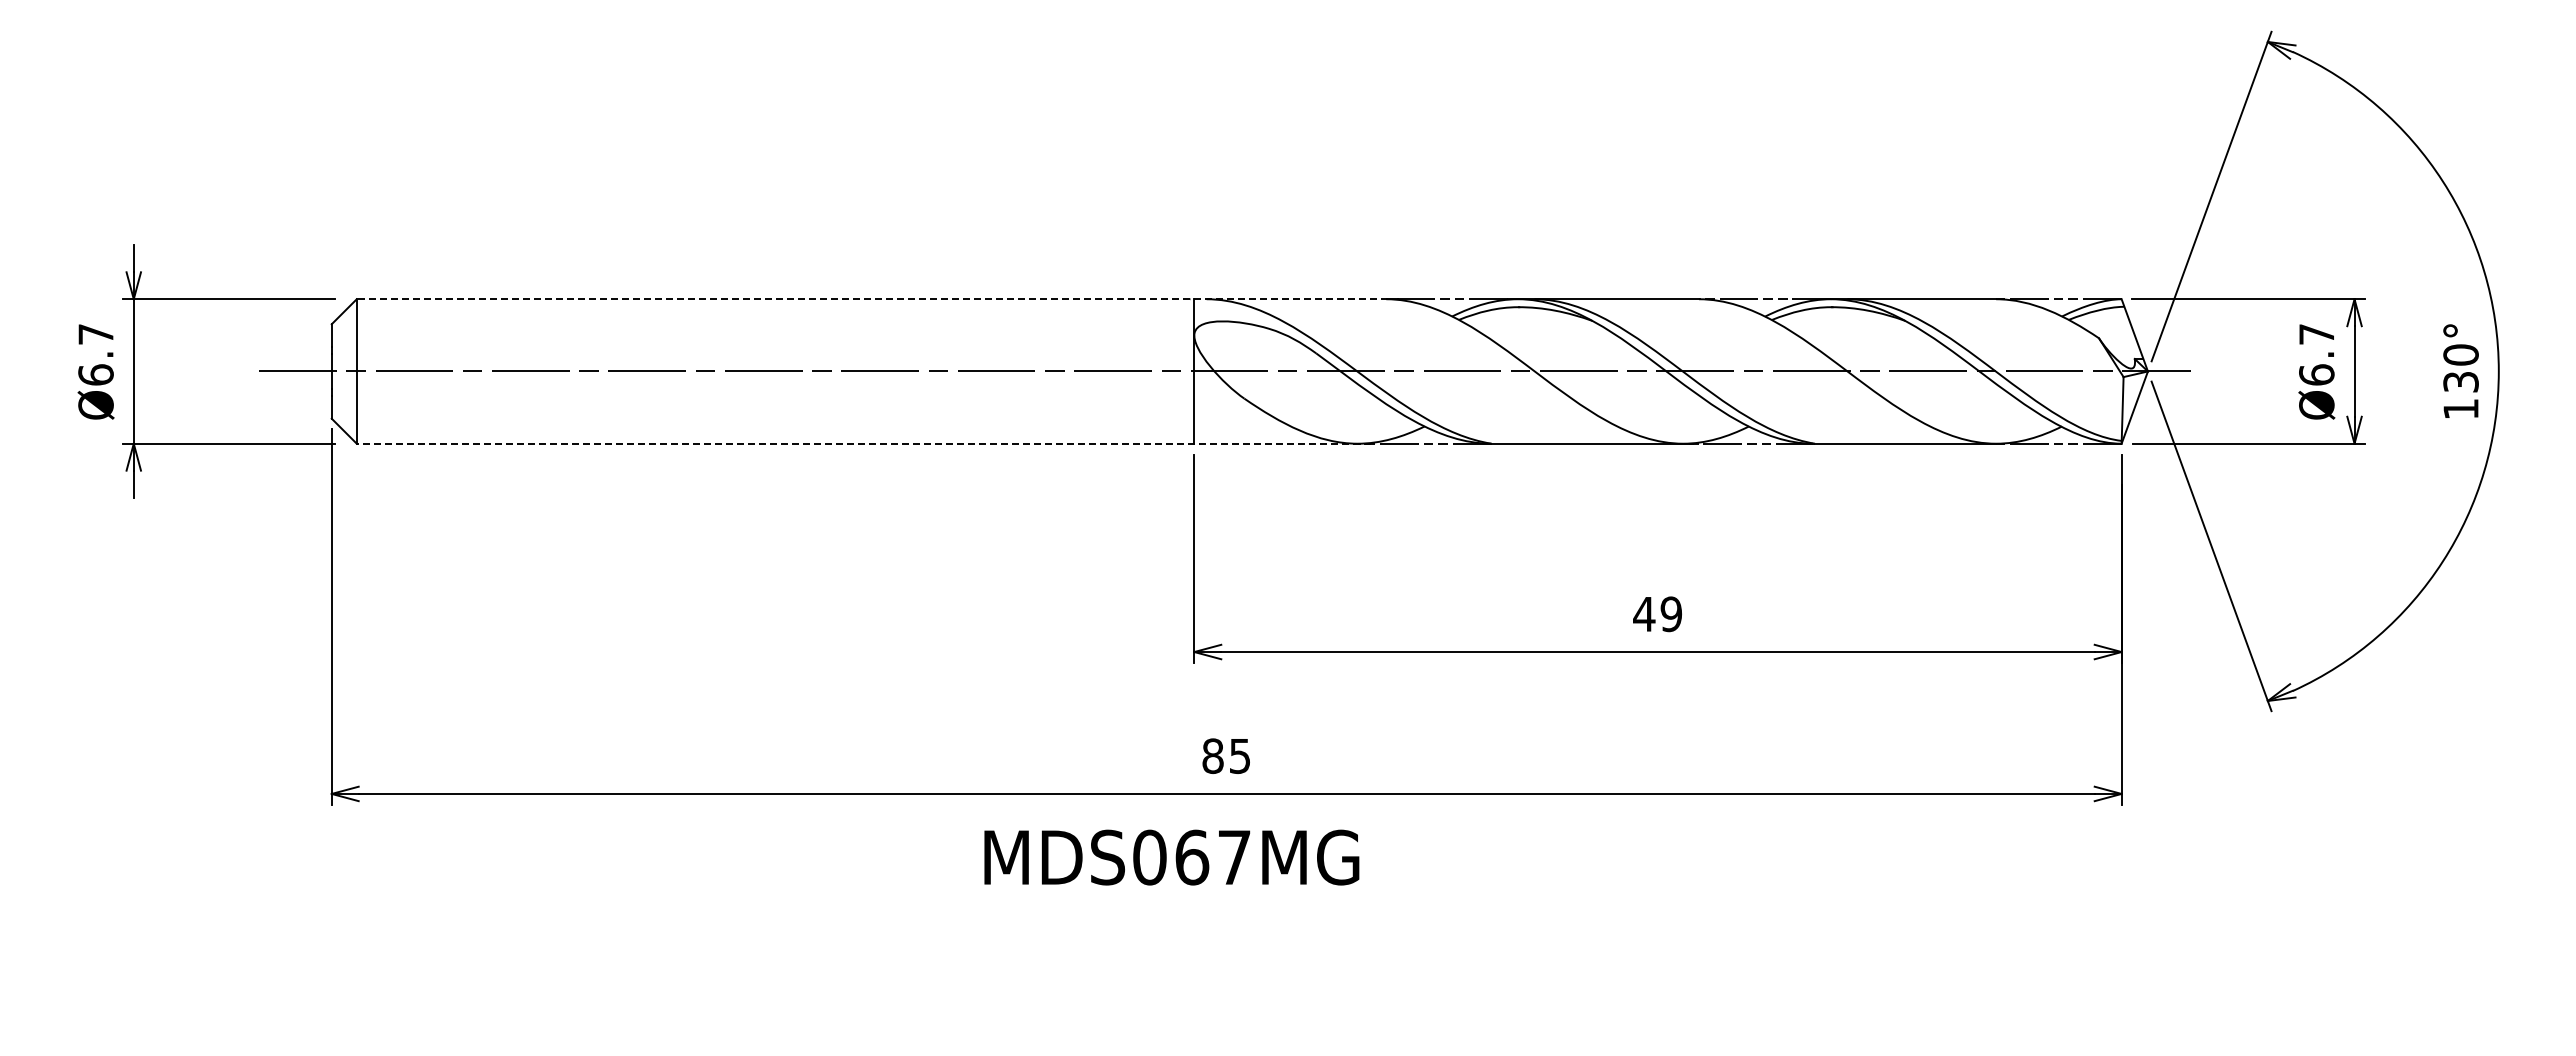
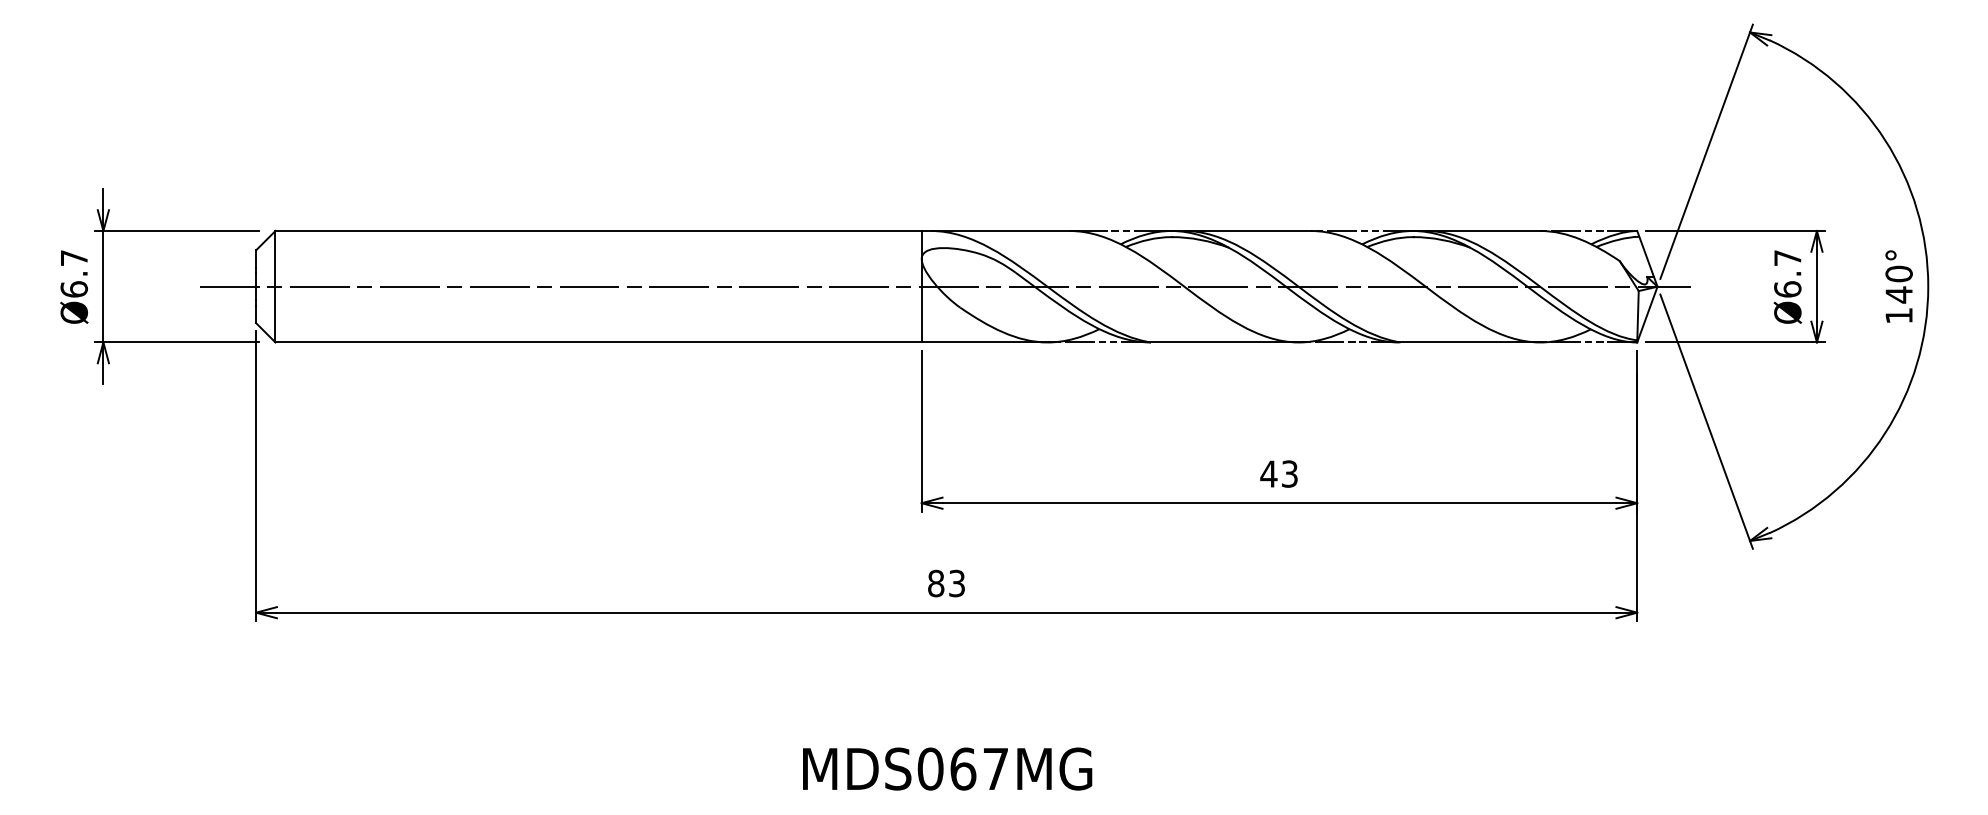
line: (877, 299) -> (677, 231), dashed -> solid
text: (2460, 382) -> (1898, 295), 130° -> 140°
line: (863, 443) -> (666, 342), dashed -> solid
text: (1671, 613) -> (1289, 473), 49 -> 43
text: (1240, 755) -> (957, 583), 85 -> 83
text: (1171, 857) -> (947, 768), moved

